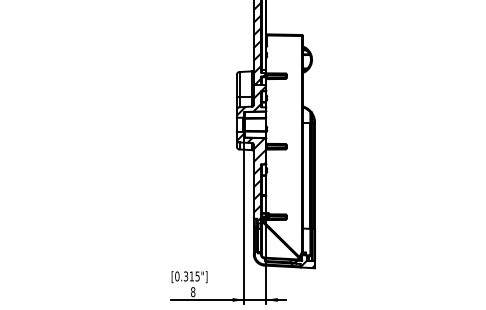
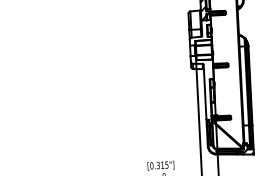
hatch: (251, 99) -> (200, 31), removed
hatch: (251, 177) -> (203, 89), removed

